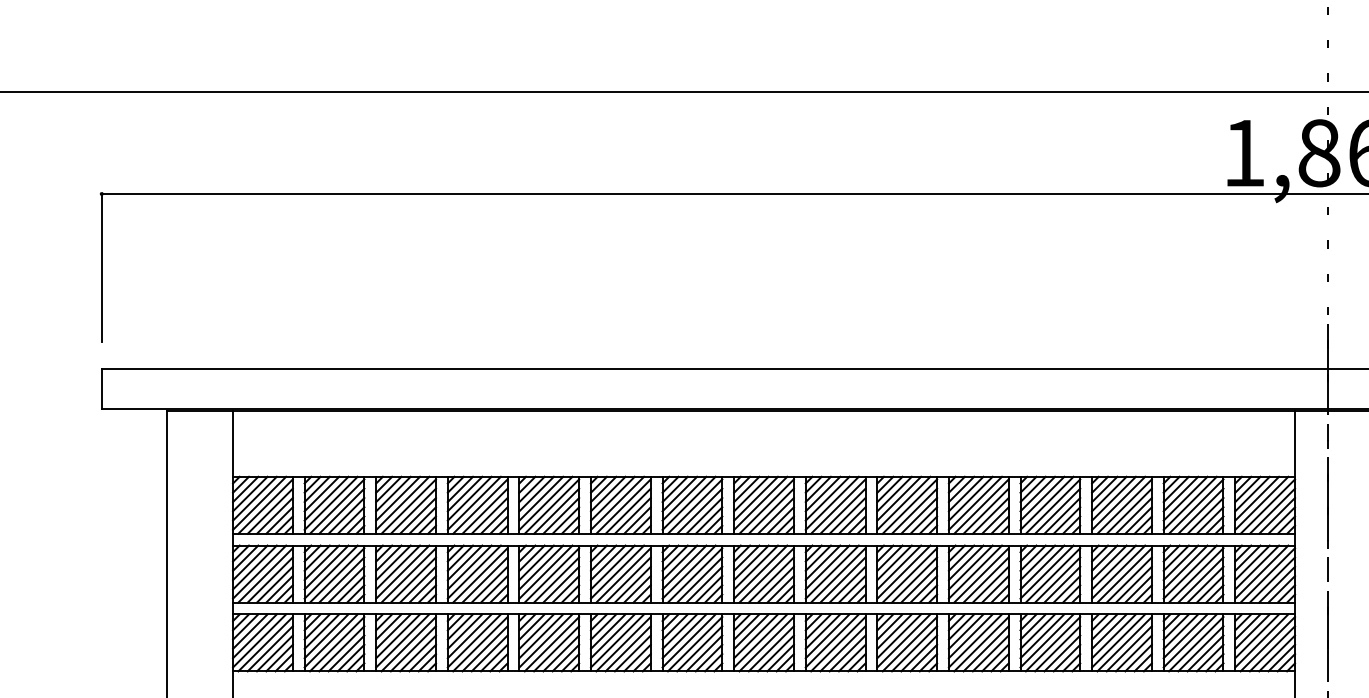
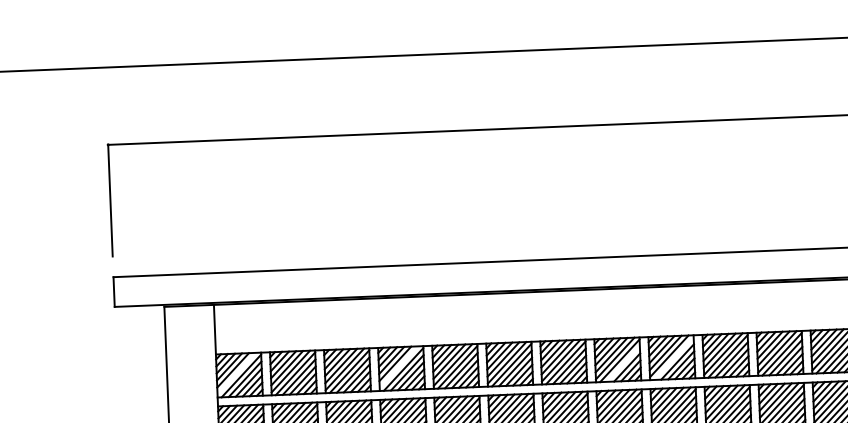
line: (259, 502) -> (236, 373), removed
line: (473, 502) -> (398, 366), removed
line: (838, 506) -> (674, 358), removed
line: (770, 510) -> (622, 363), removed

